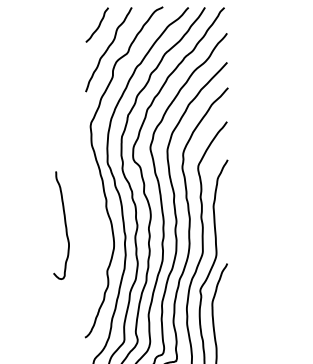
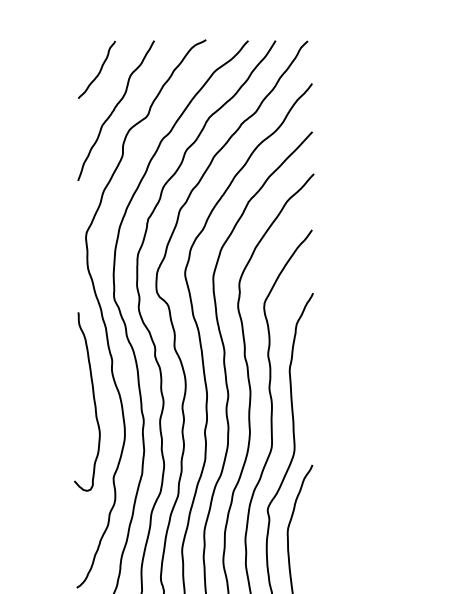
curve: (64, 224) -> (92, 400), moved

